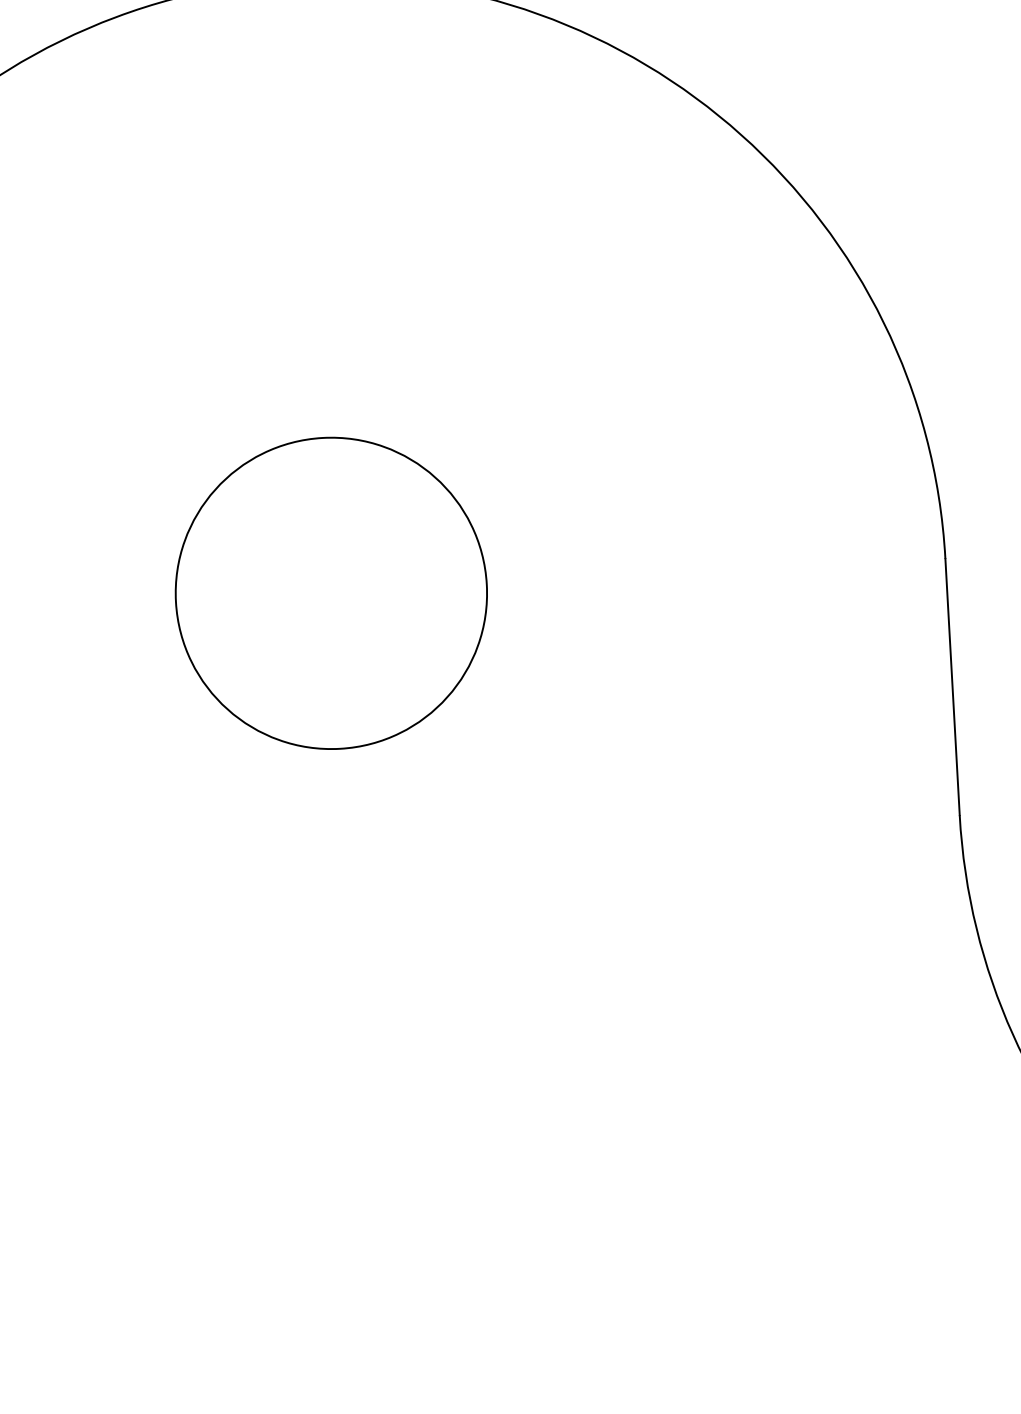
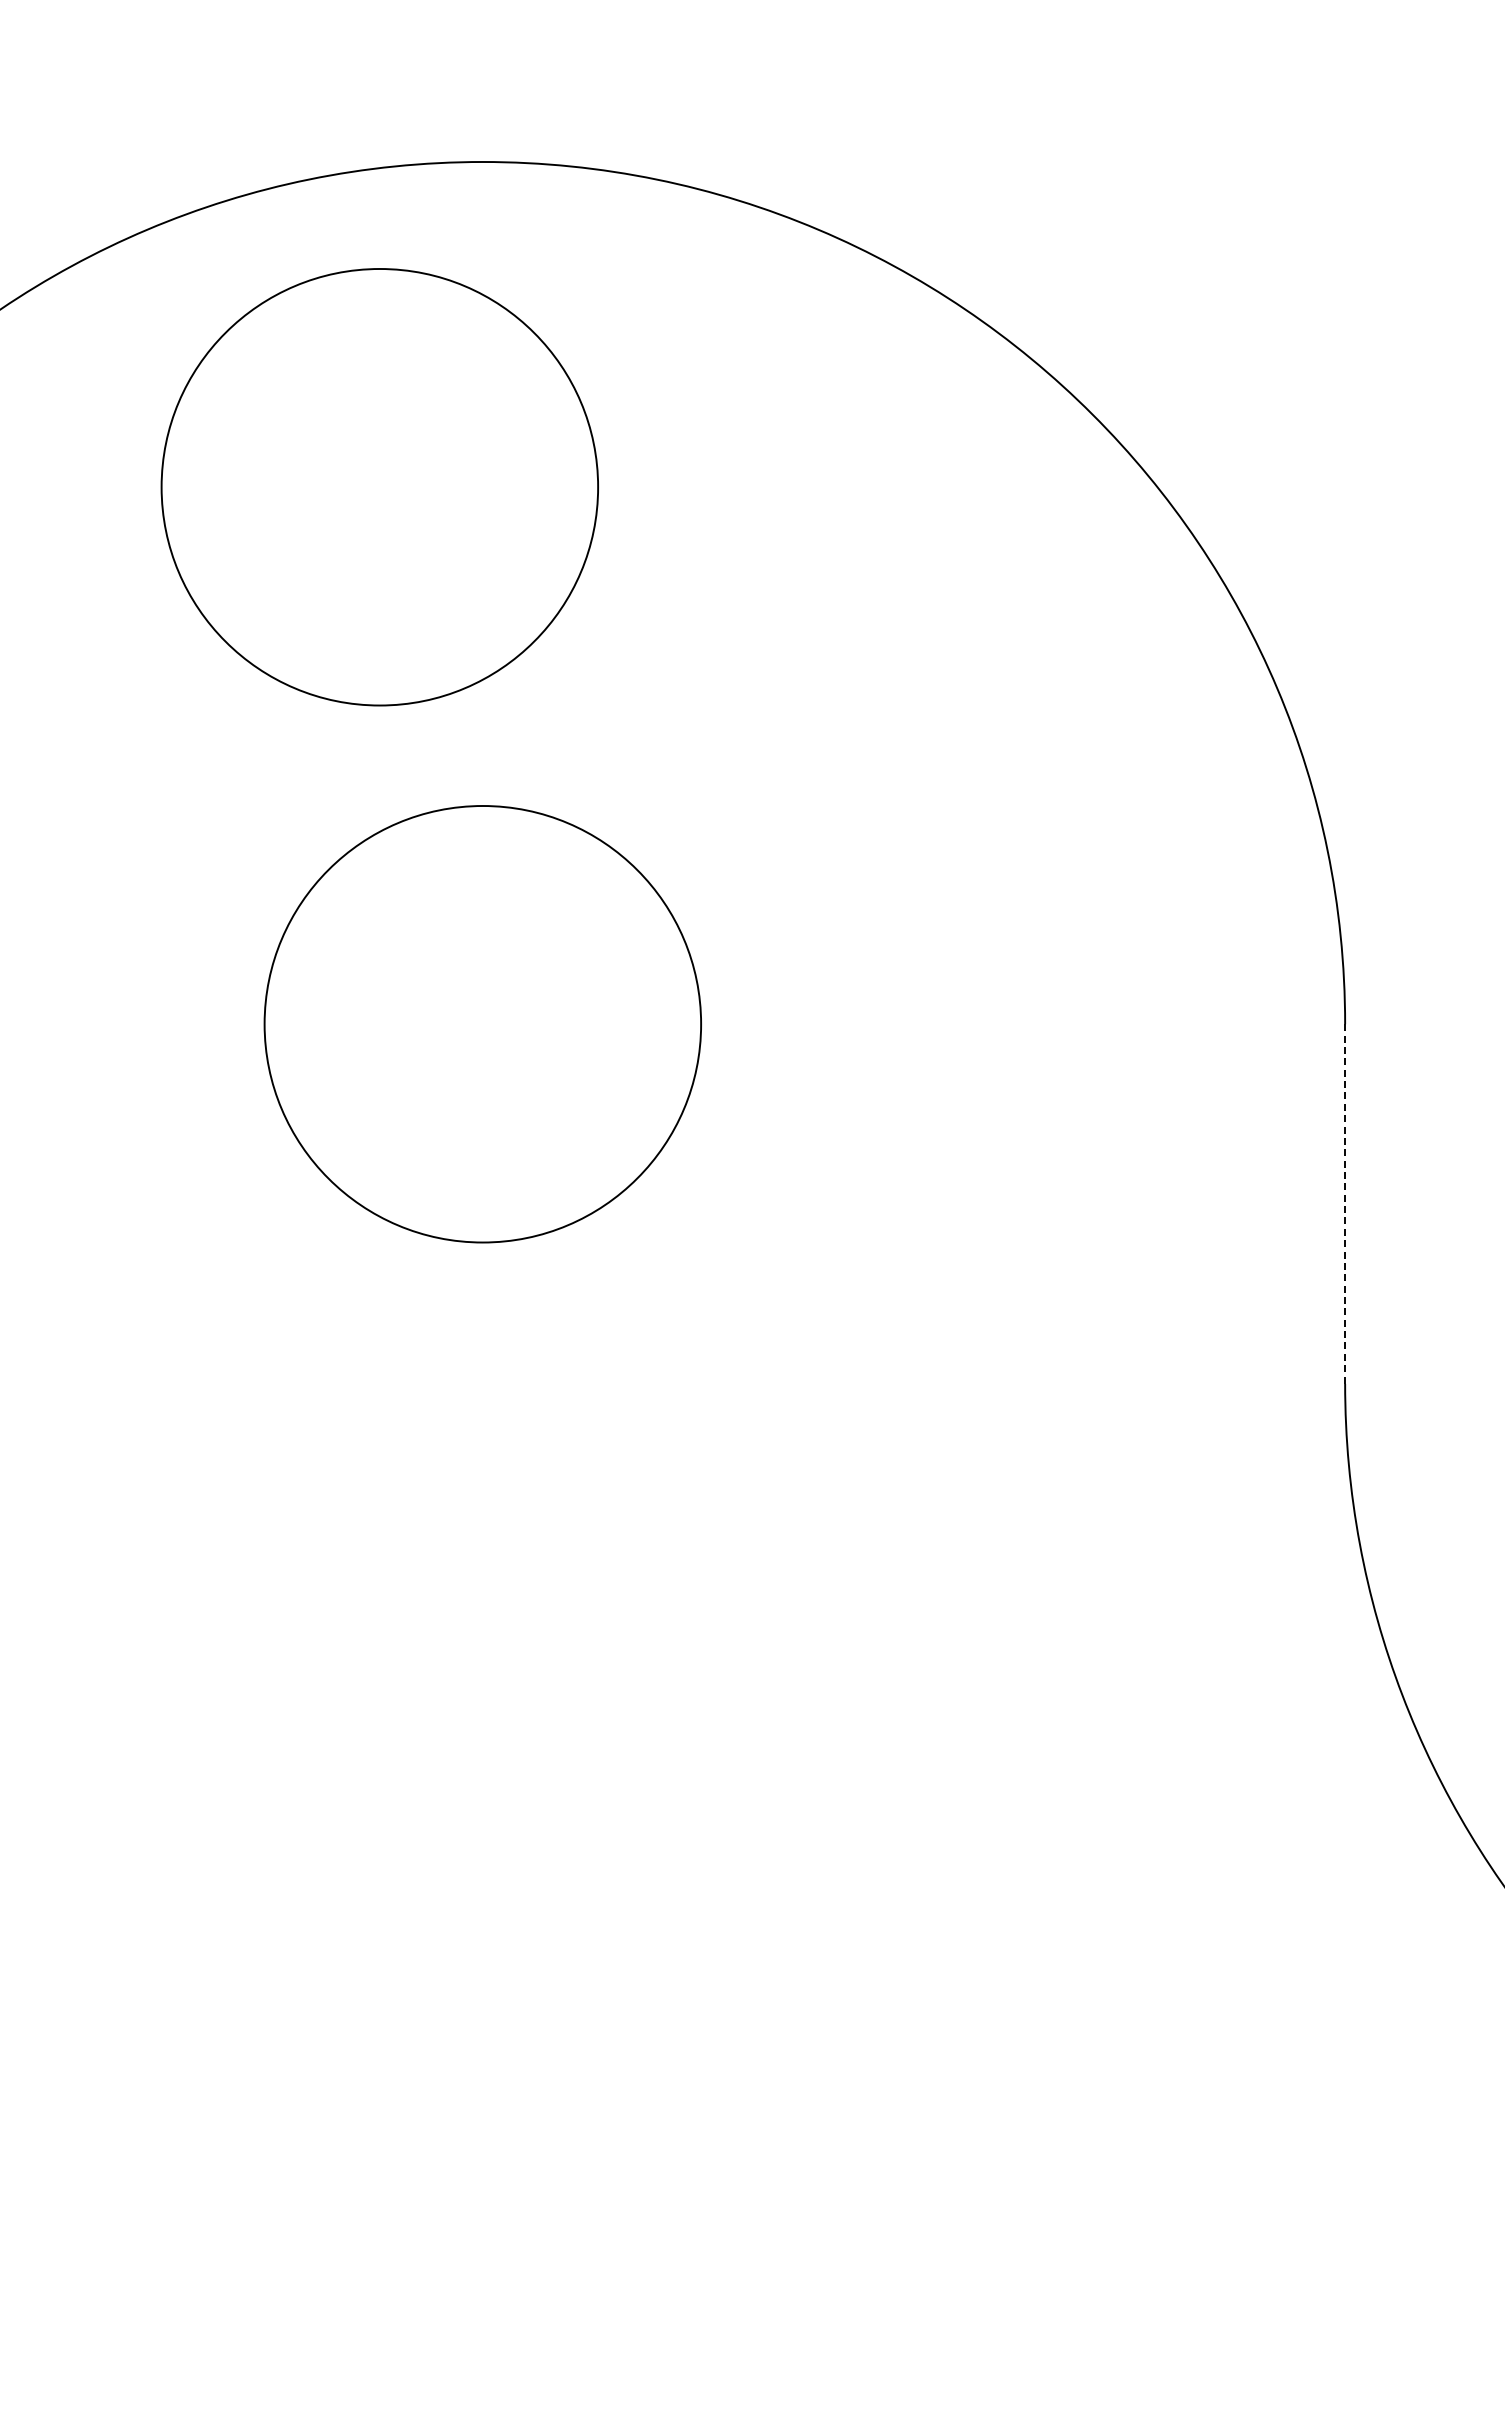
circle: (236, 215) -> (379, 487), added
line: (952, 687) -> (1345, 1204), solid -> dashed

